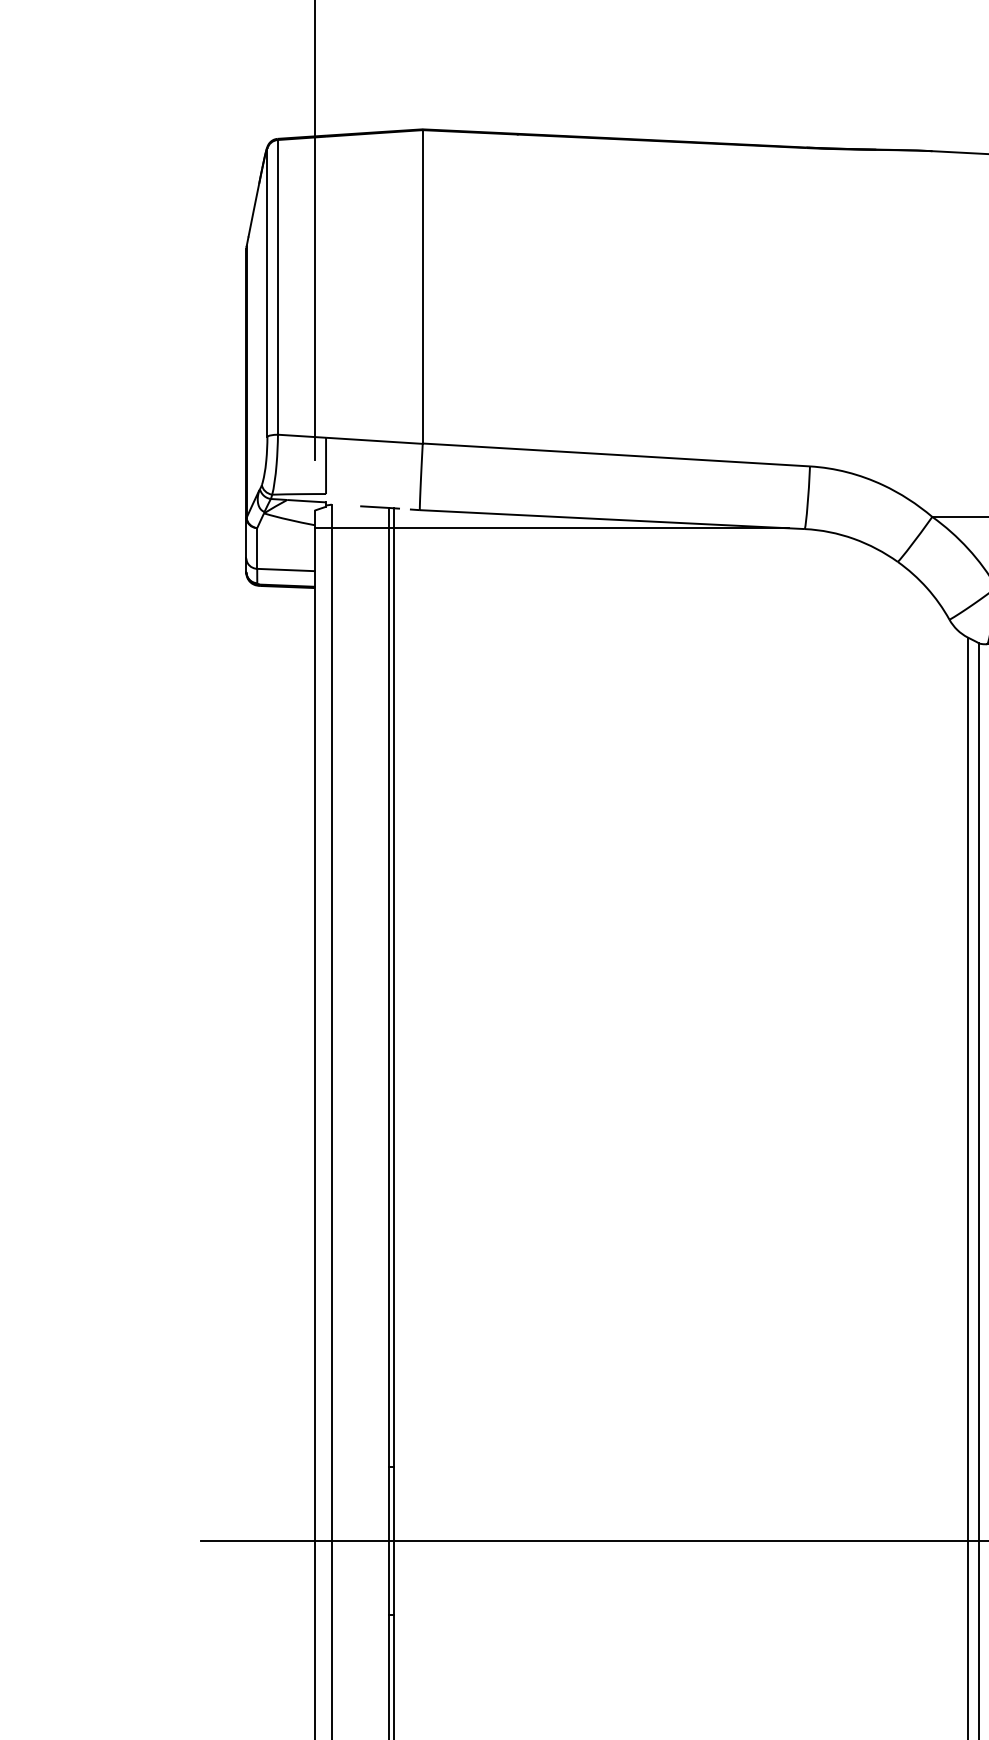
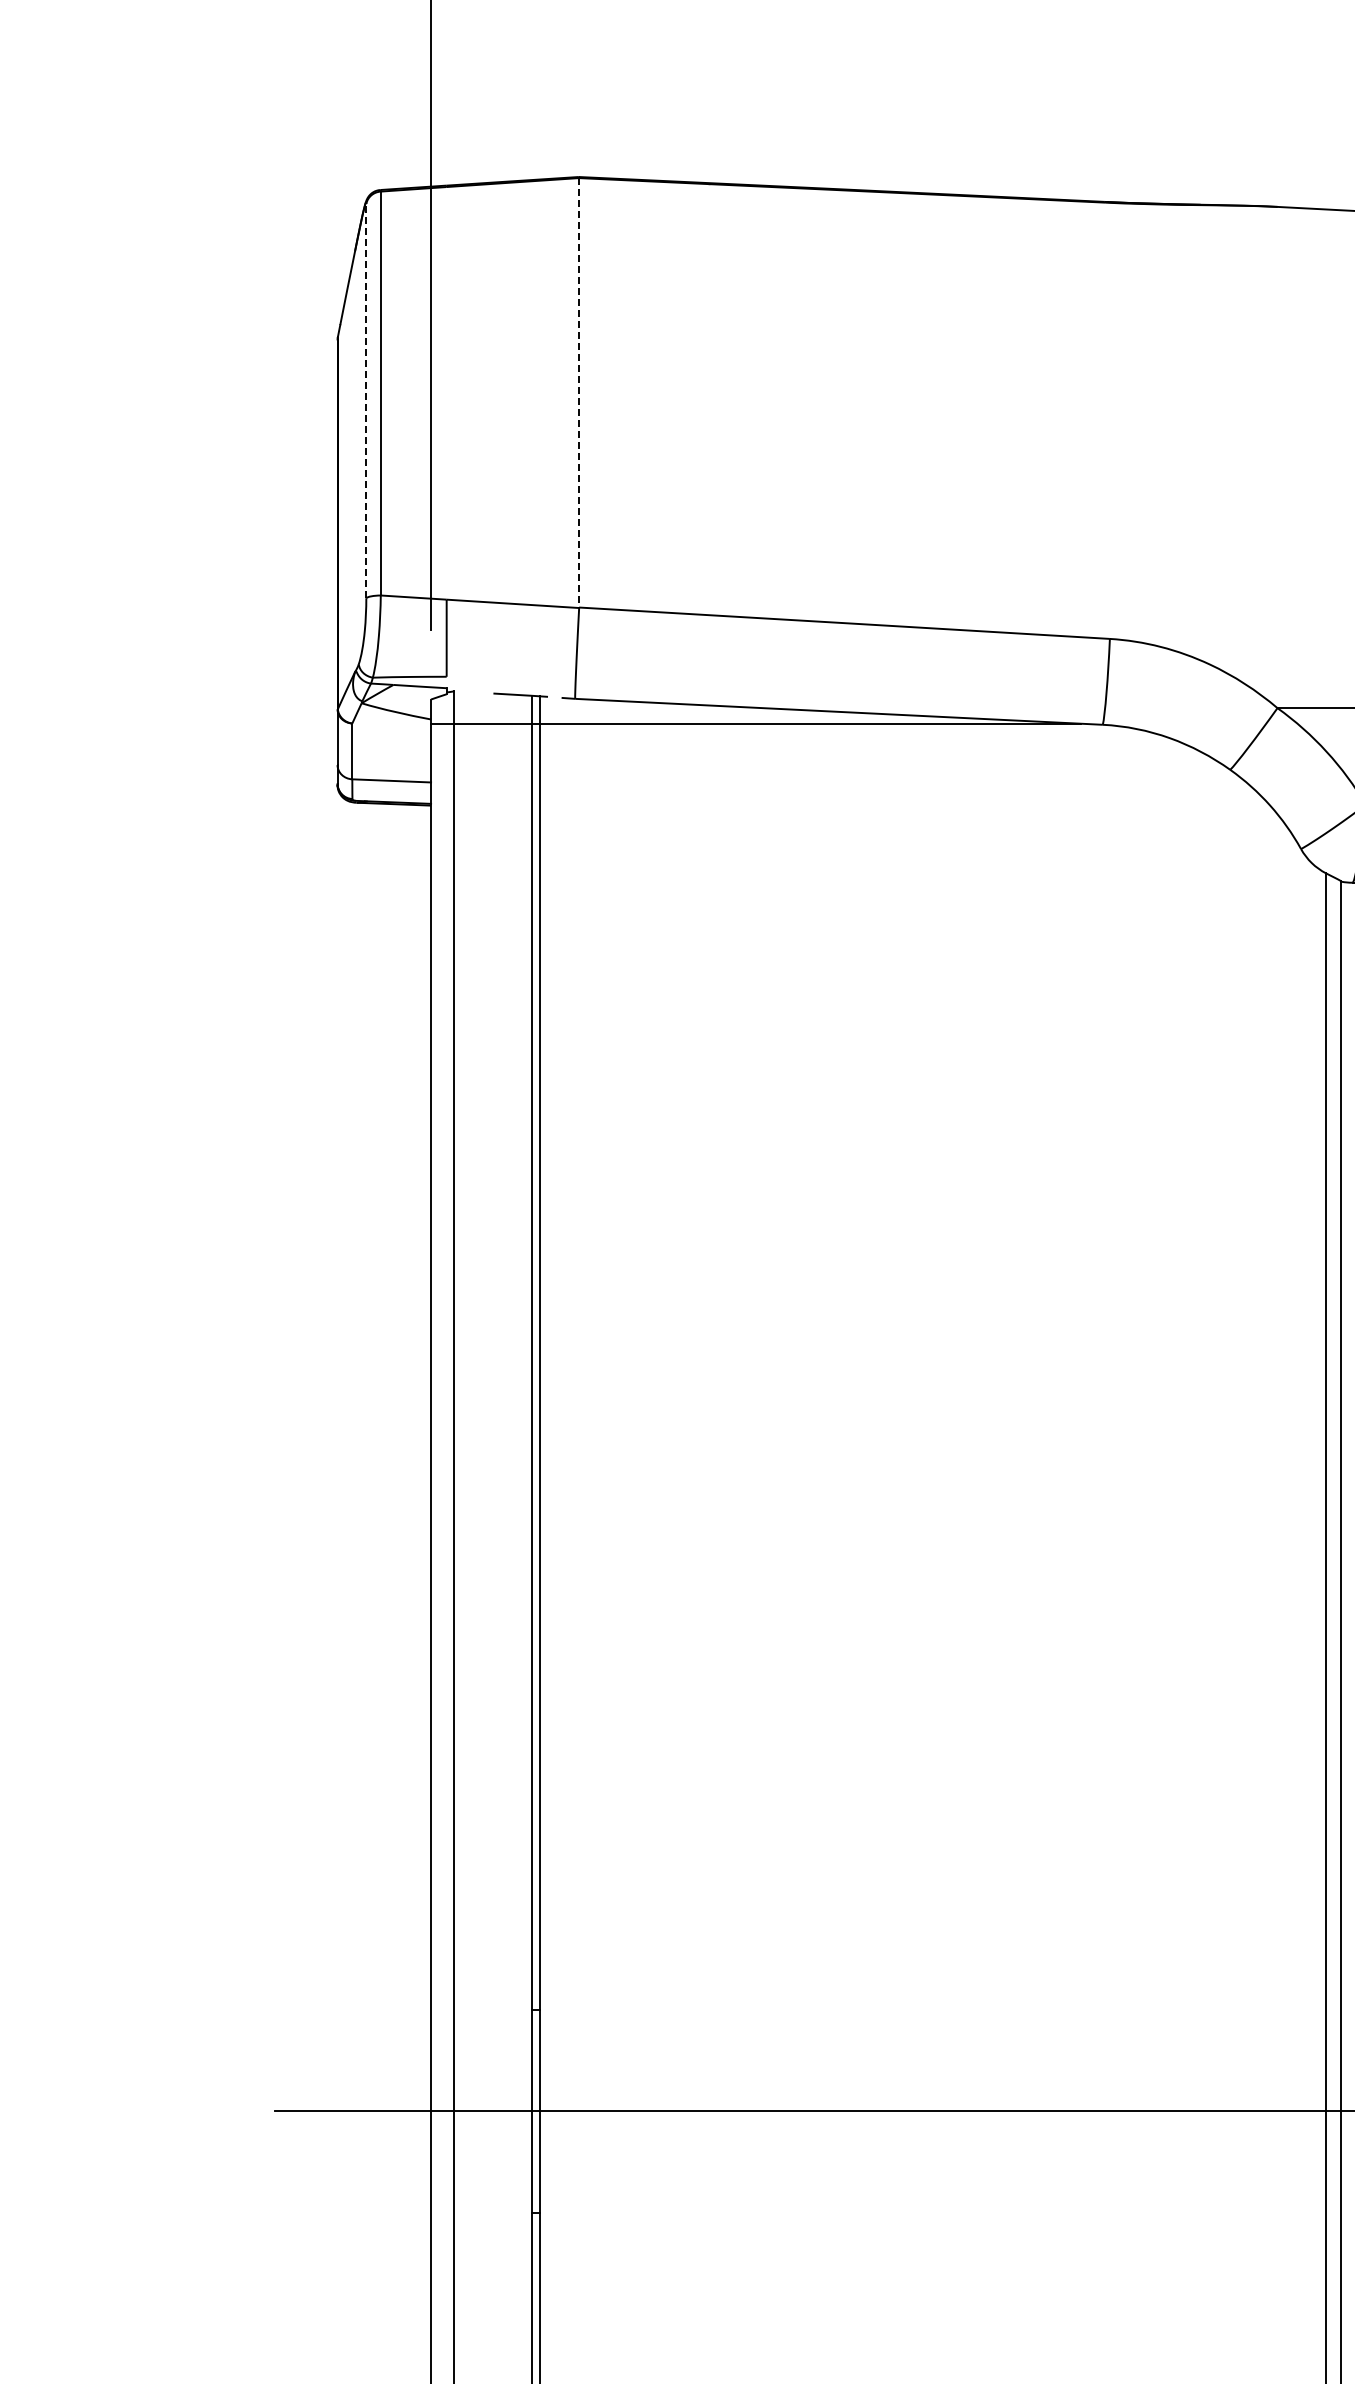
line: (422, 286) -> (579, 392), solid -> dashed
line: (267, 292) -> (366, 400), solid -> dashed

